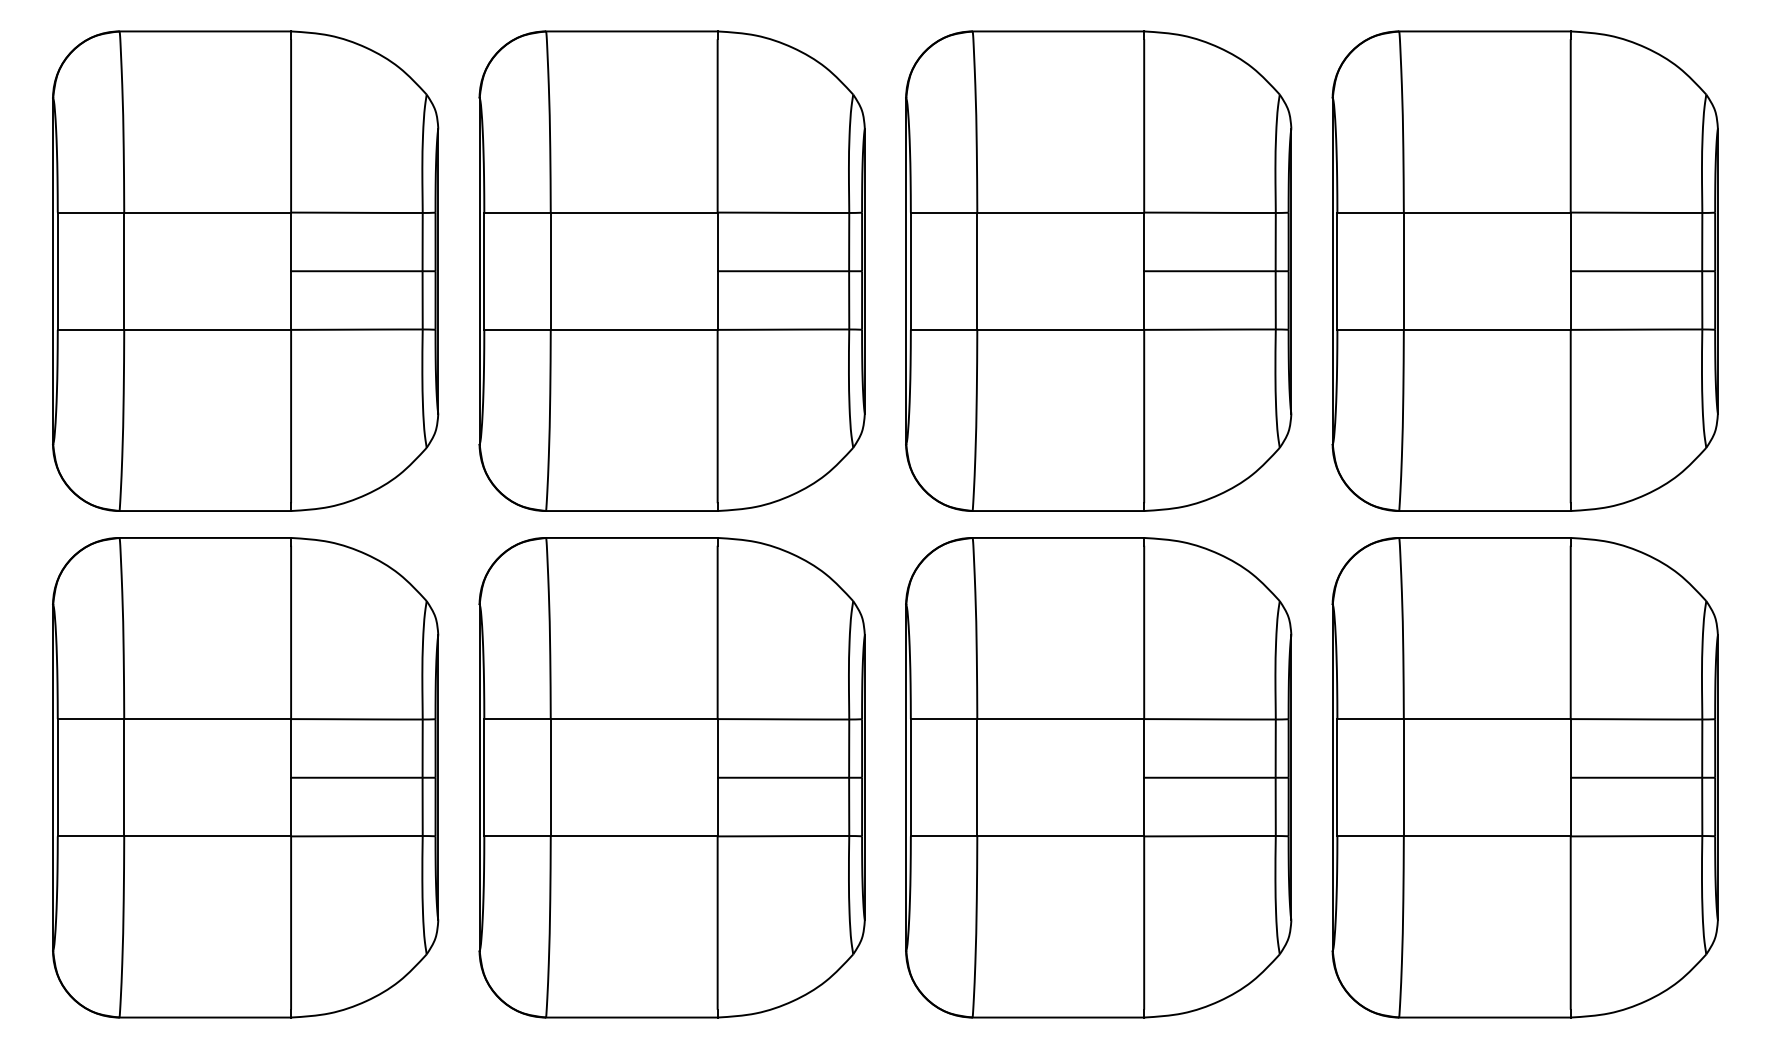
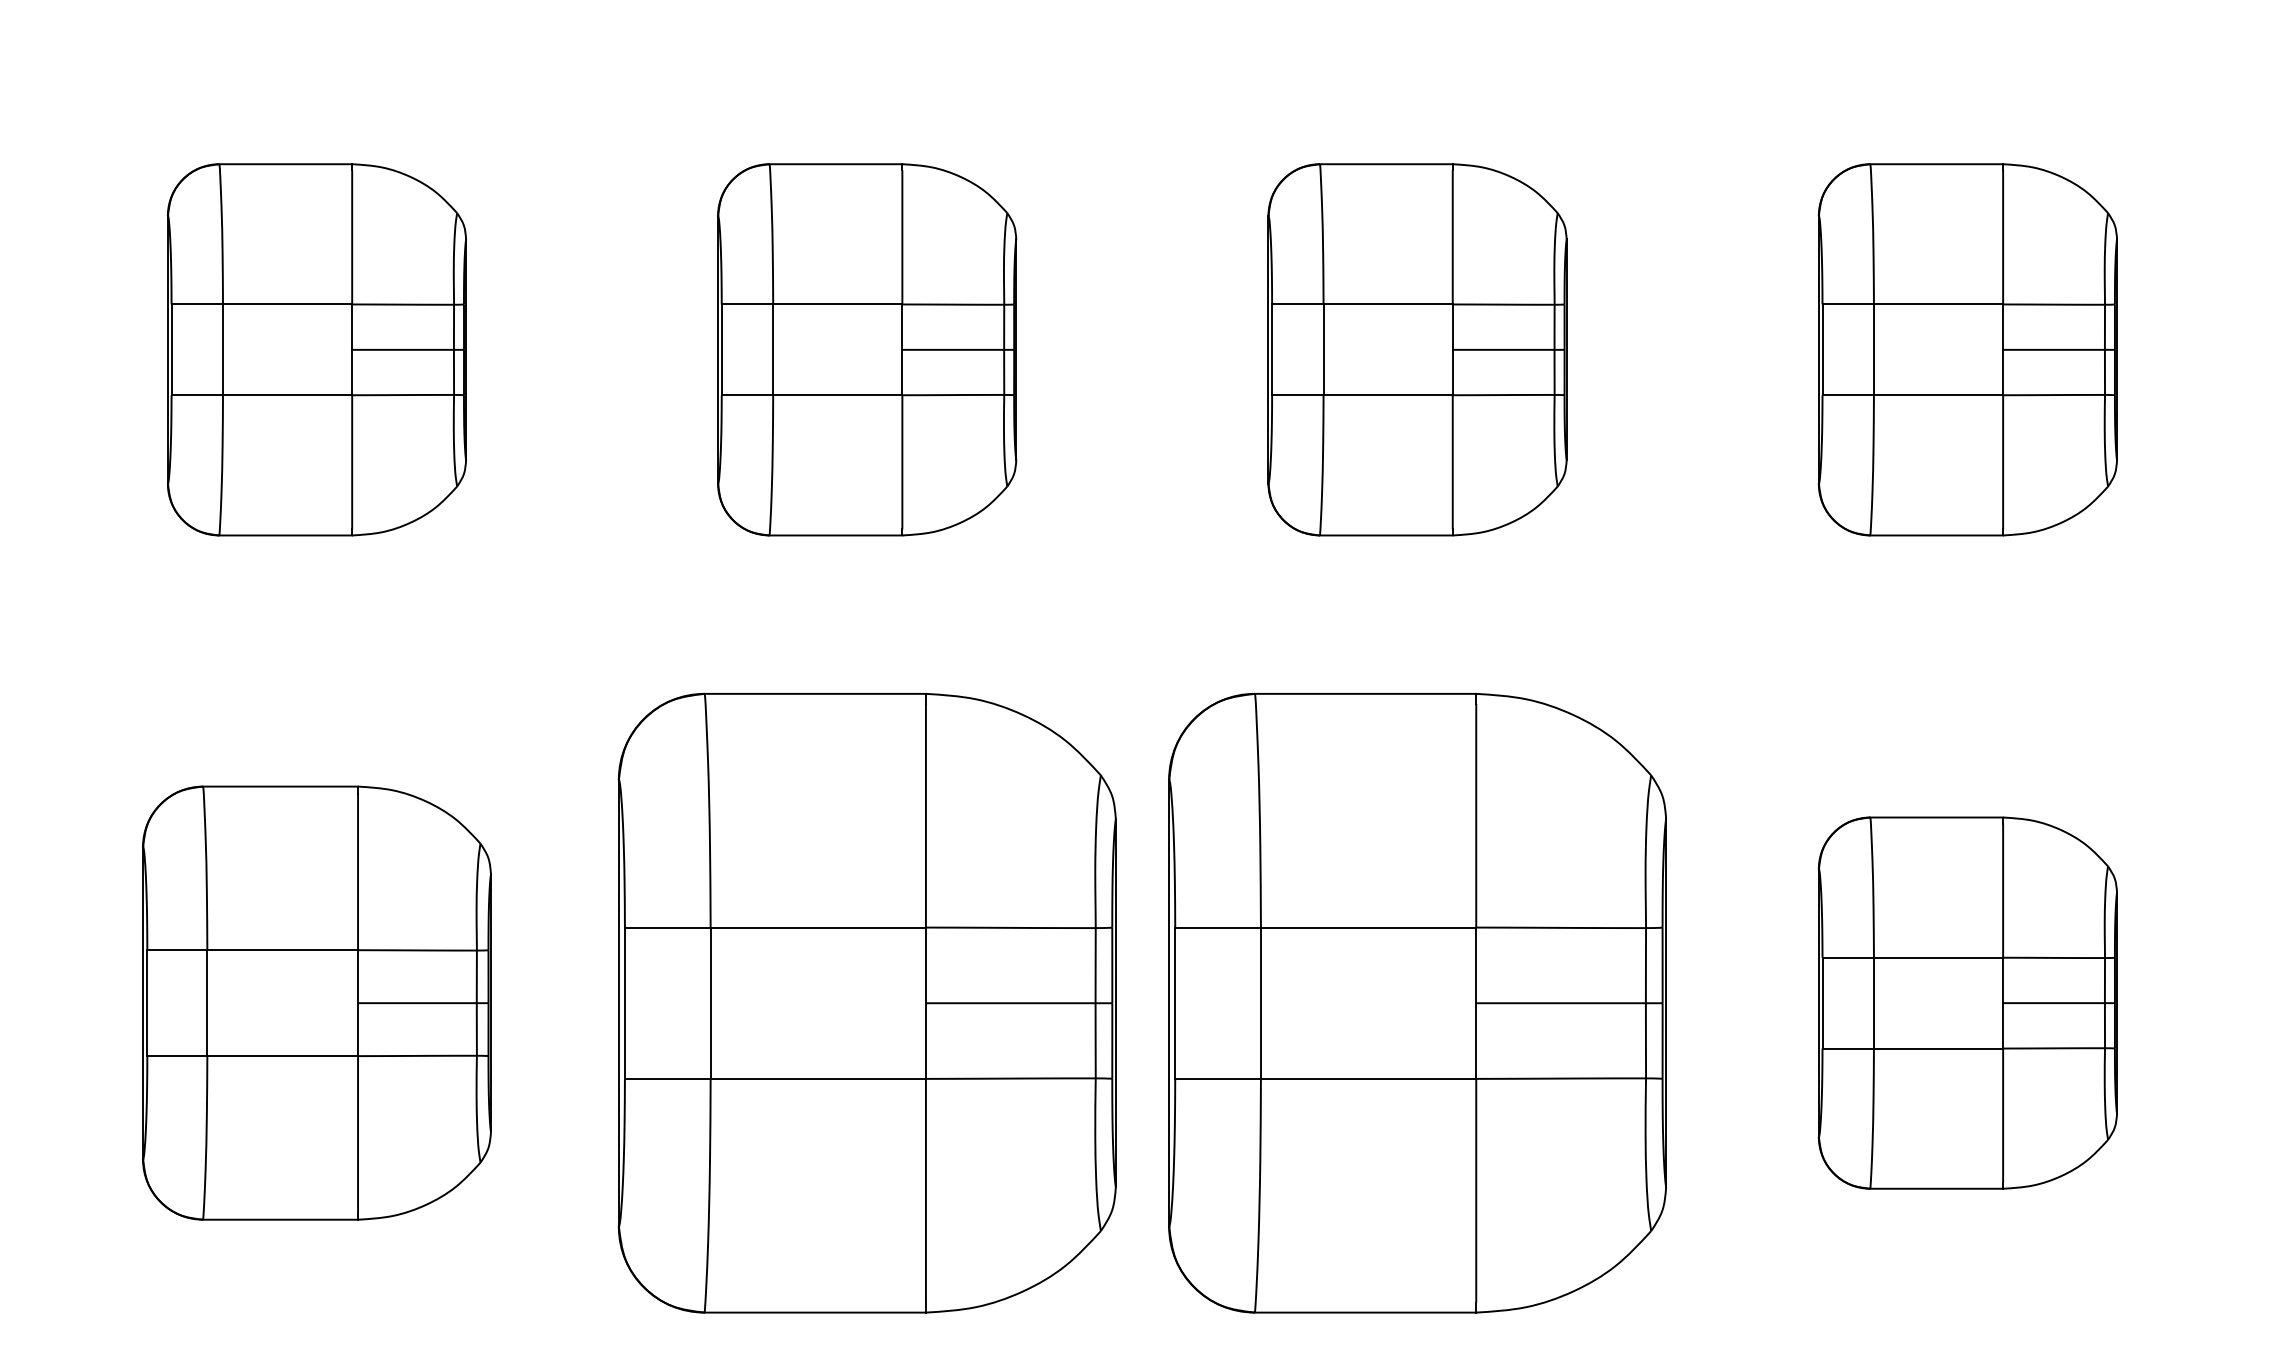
part: (245, 271) -> (316, 349), size x0.6
part: (671, 271) -> (866, 349), size x0.6
part: (1098, 271) -> (1417, 349), size x0.6
part: (1524, 271) -> (1967, 349), size x0.6
part: (245, 777) -> (316, 1002), size x0.7
part: (1524, 777) -> (1967, 1002), size x0.6

